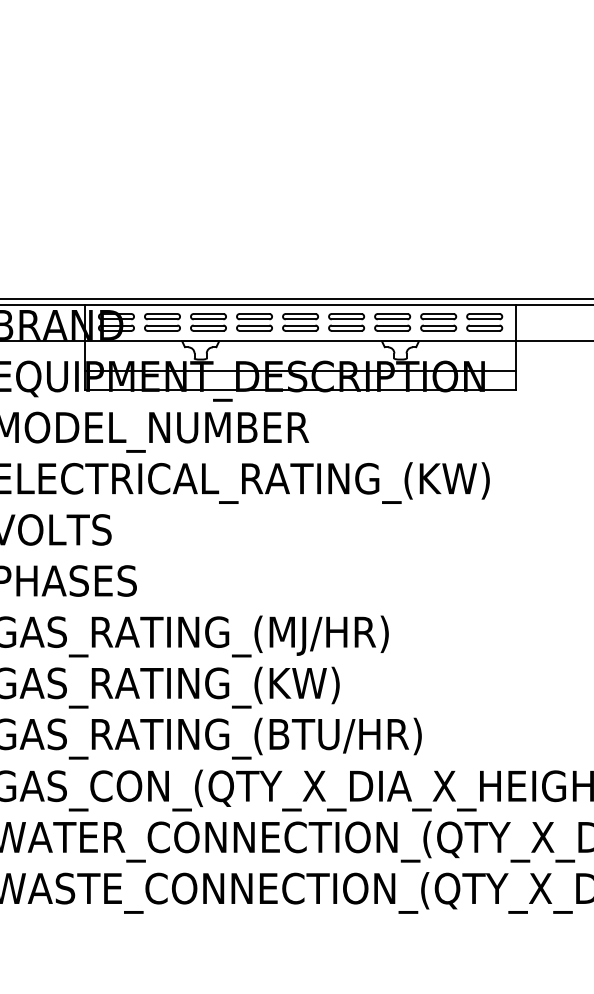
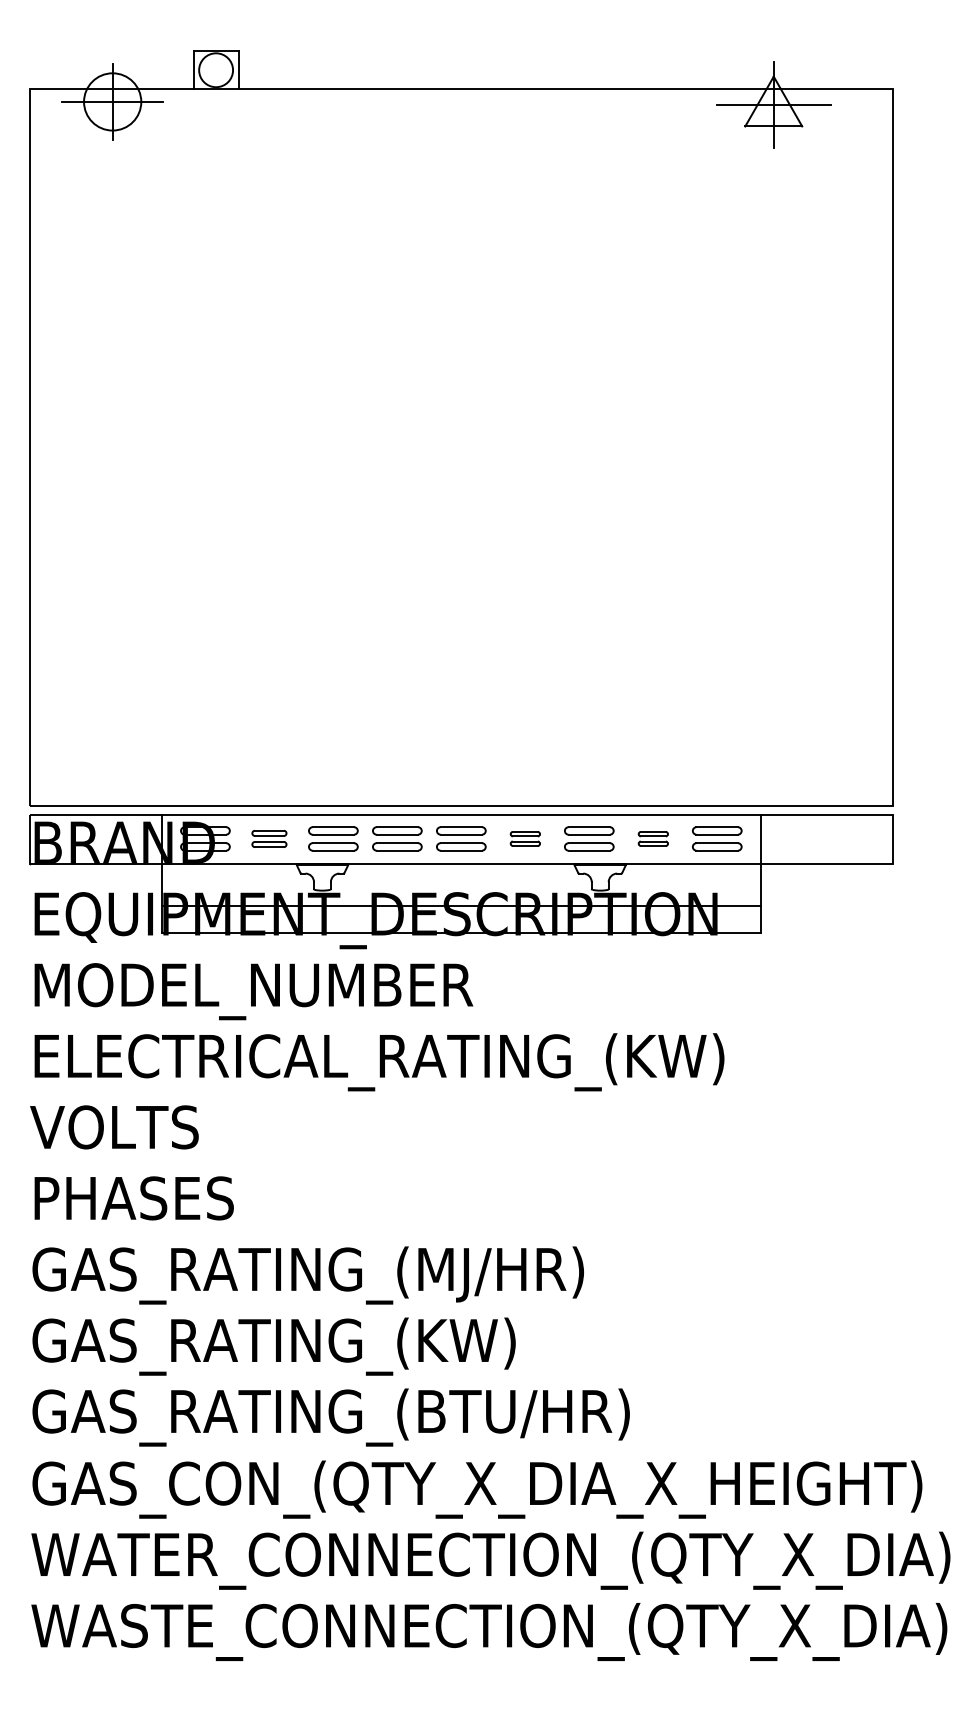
part: (162, 322) -> (269, 838), size x0.7
part: (346, 322) -> (525, 838), size x0.6
part: (438, 322) -> (653, 838), size x0.6

